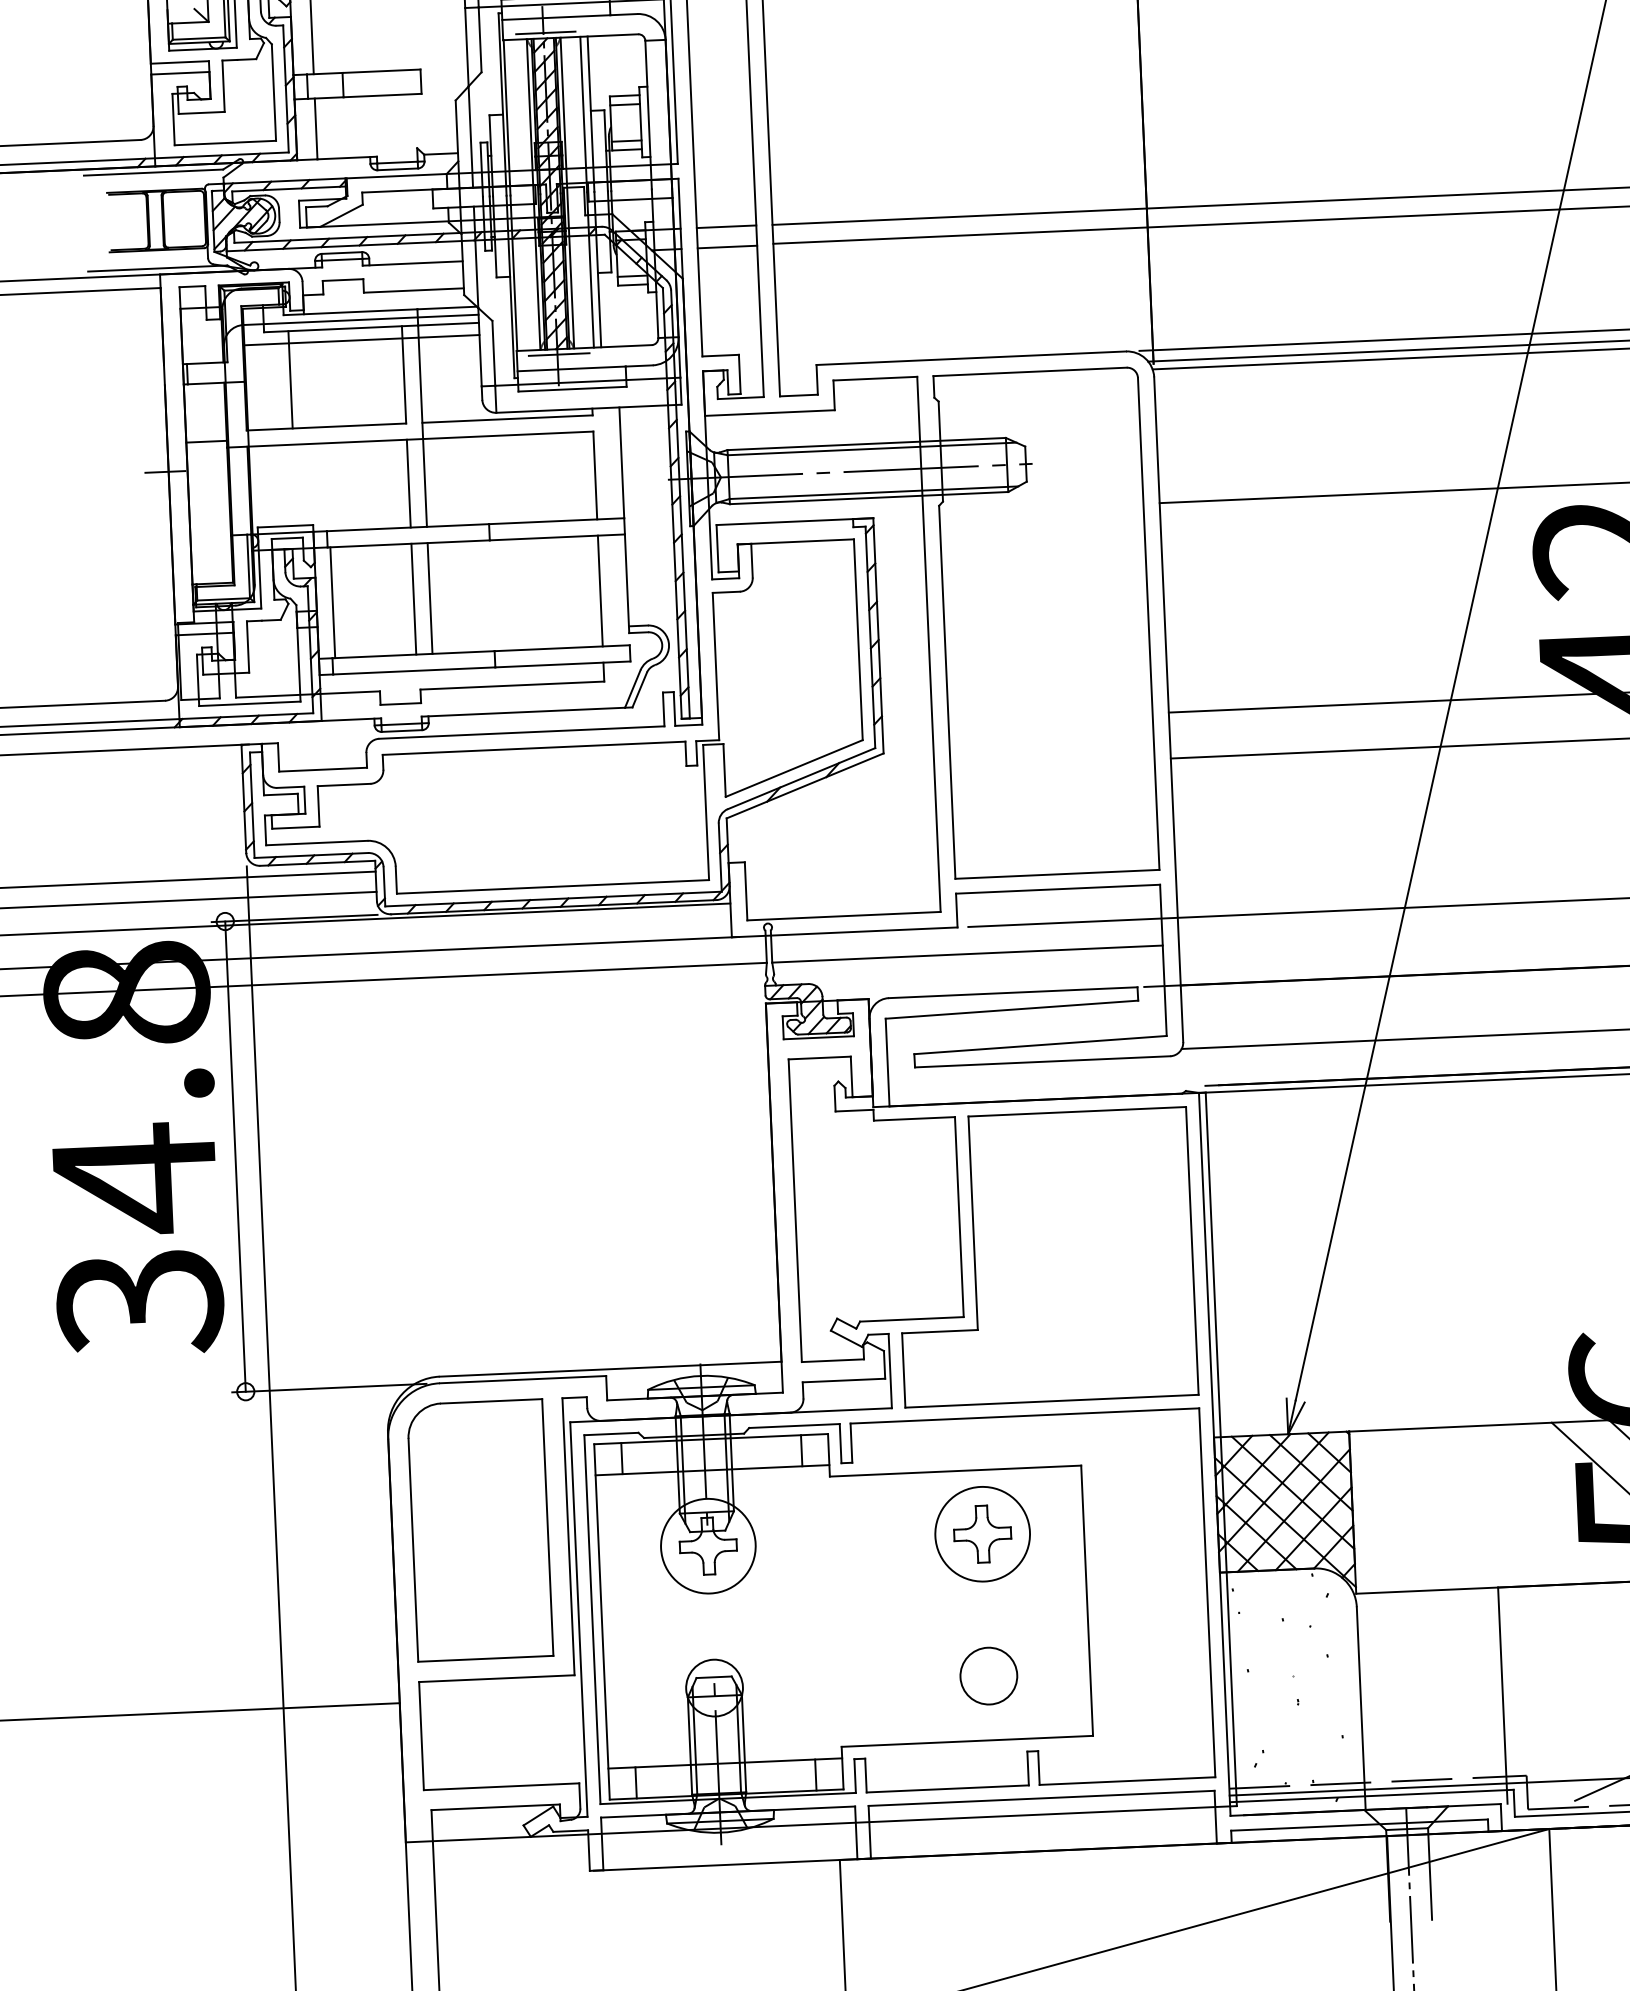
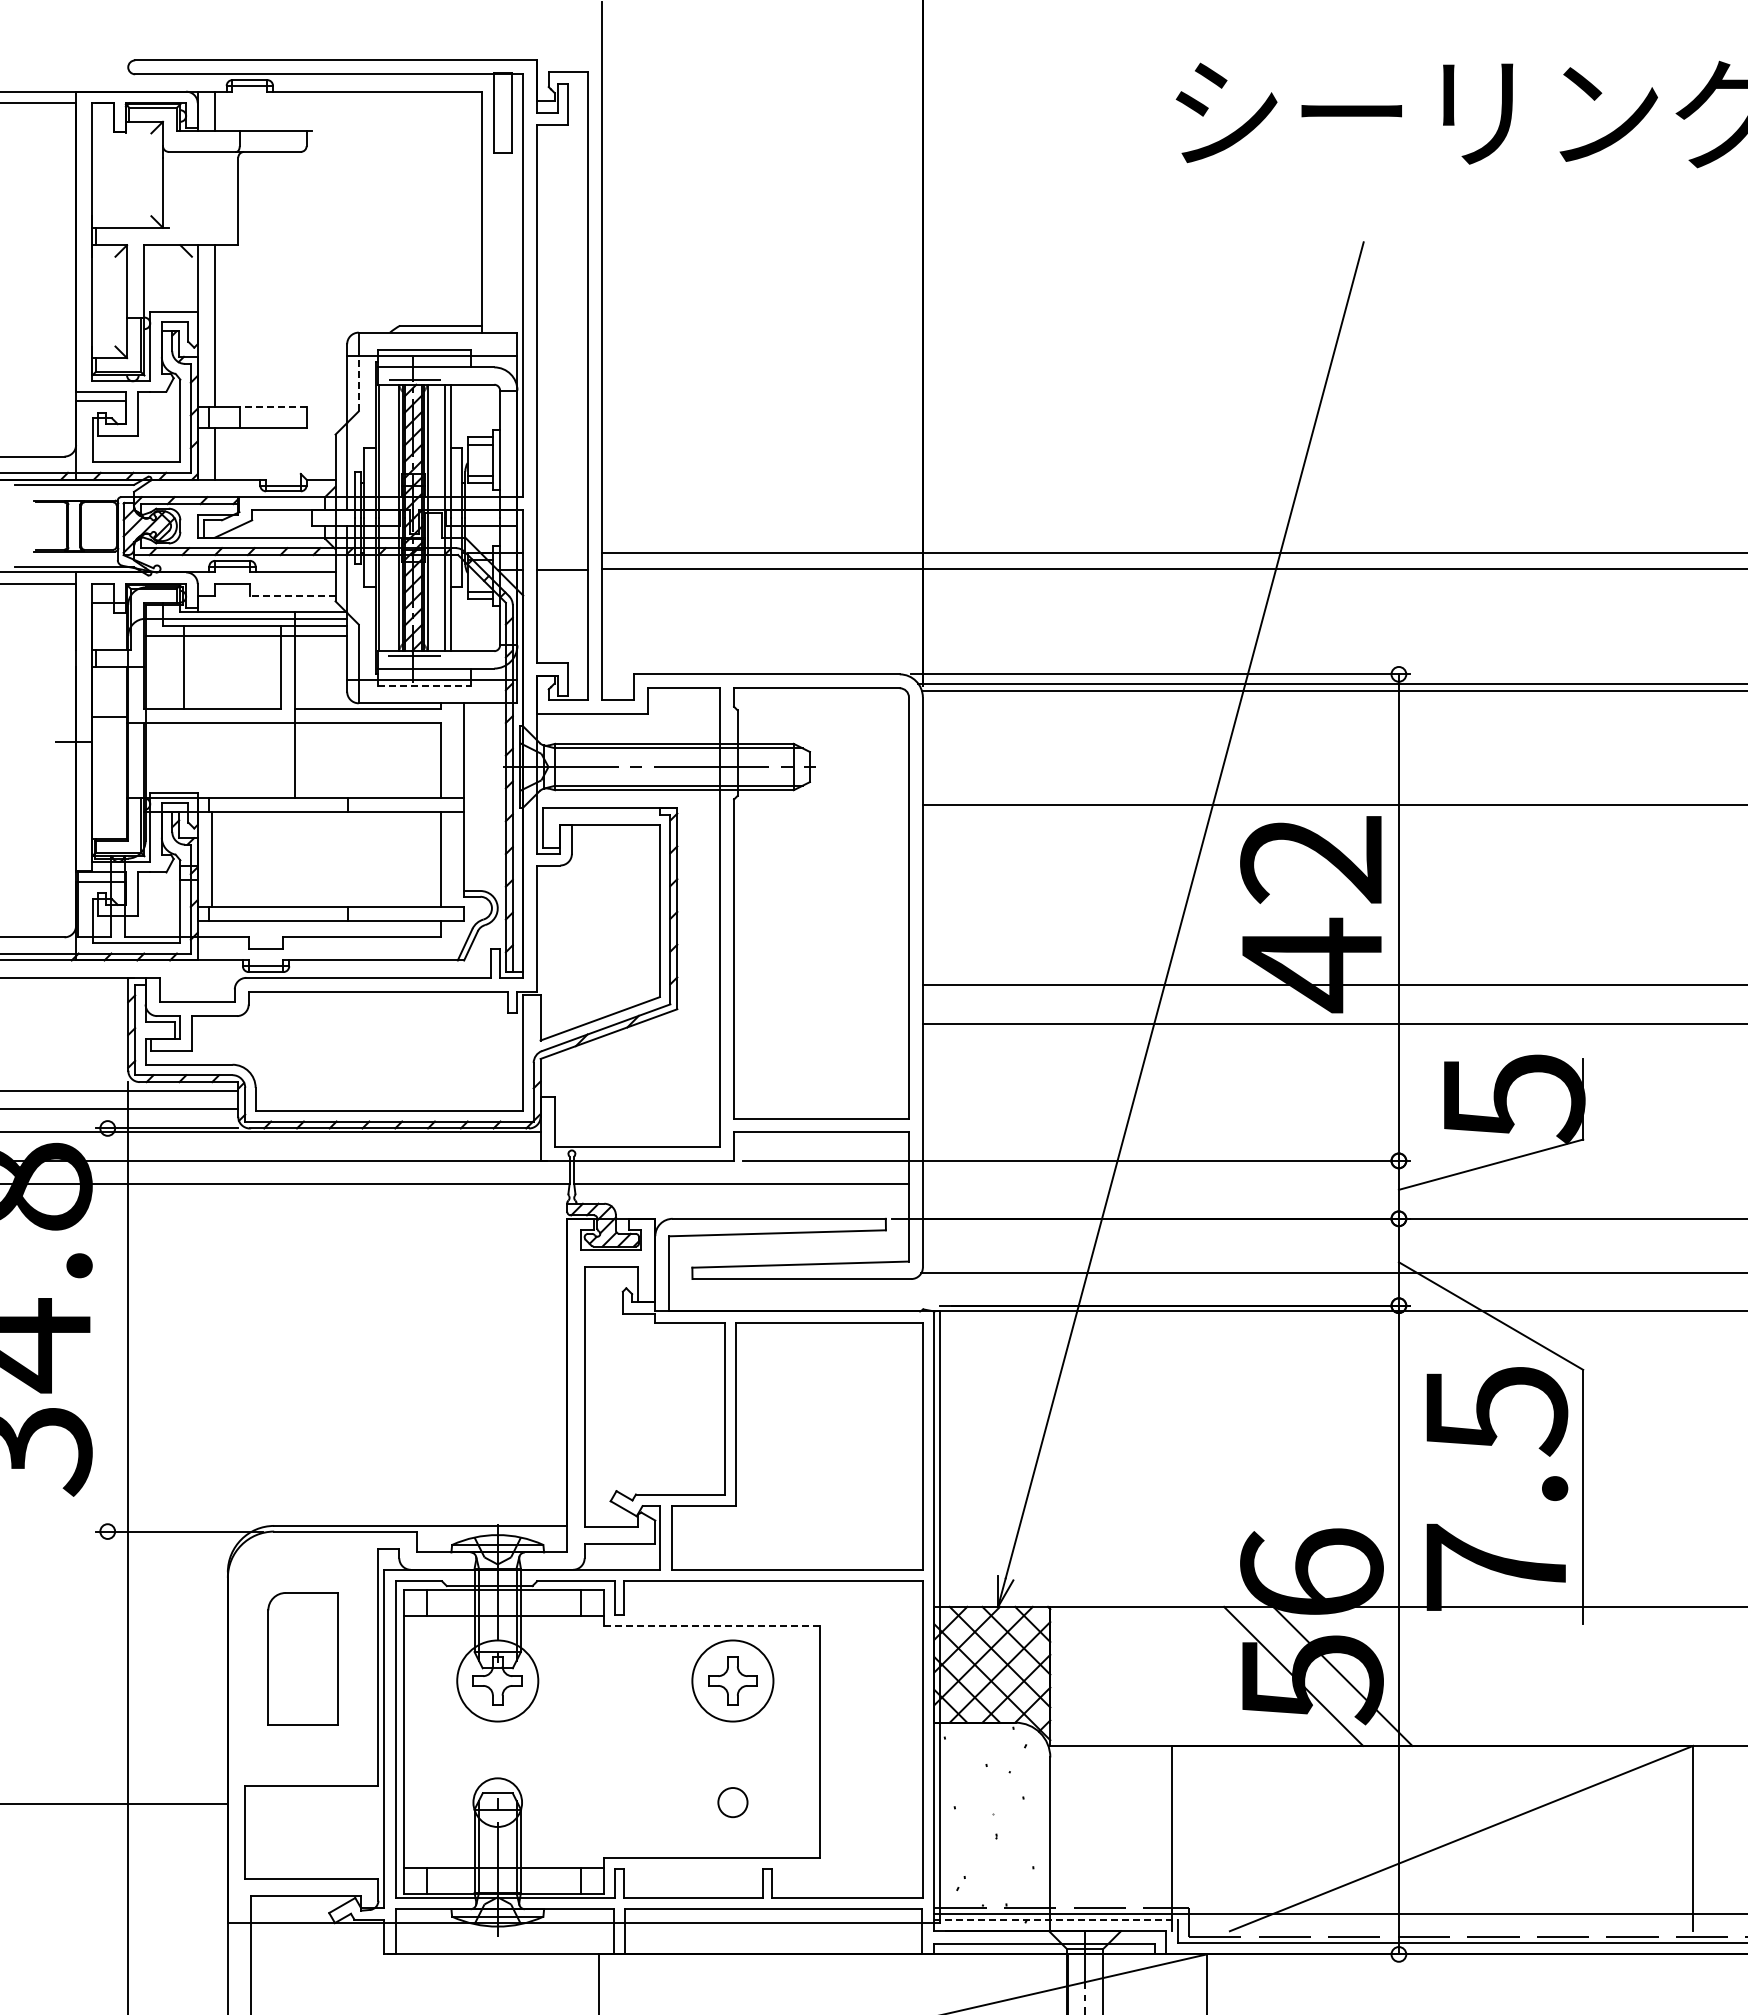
line: (479, 39) -> (358, 383), solid -> dashed
line: (380, 70) -> (272, 406), solid -> dashed
line: (726, 226) -> (562, 552), removed
line: (413, 290) -> (292, 595), solid -> dashed
line: (573, 388) -> (425, 685), solid -> dashed
line: (409, 483) -> (281, 760), removed
line: (414, 598) -> (281, 859), removed
line: (430, 598) -> (295, 859), removed
line: (235, 1156) -> (107, 1329), removed
line: (956, 1471) -> (712, 1626), solid -> dashed
part: (479, 1529) -> (302, 1658), size x0.6
circle: (988, 1675) -> (732, 1802), size x0.6
line: (1372, 1795) -> (1056, 1919), solid -> dashed

